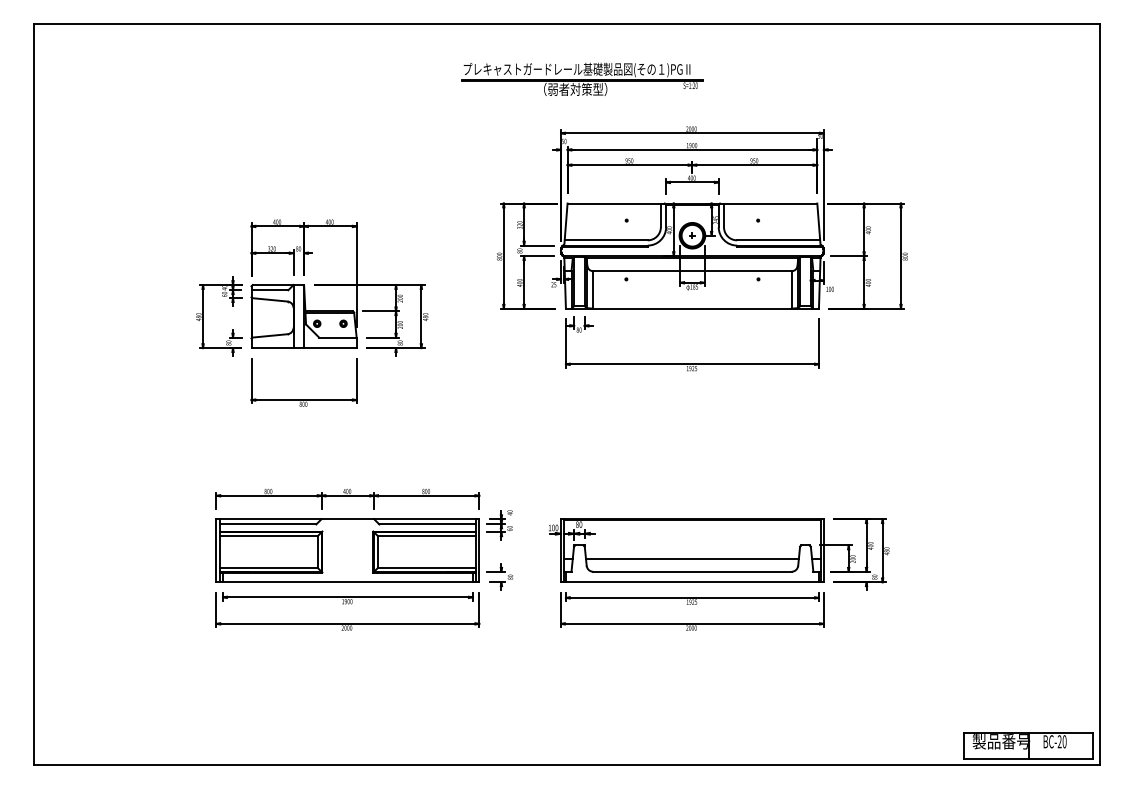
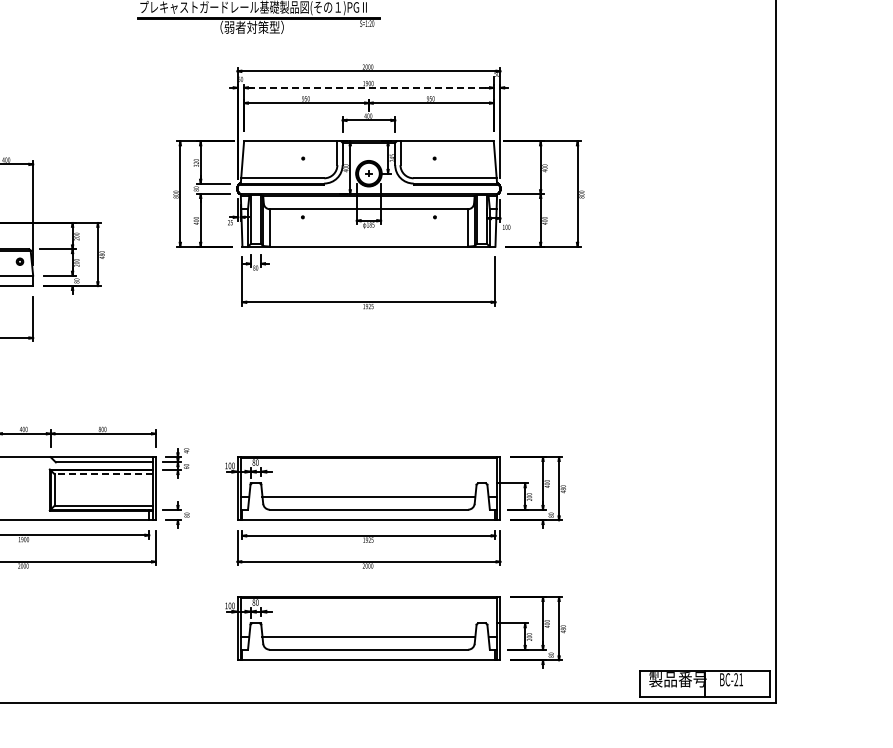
line: (692, 149) -> (369, 87), solid -> dashed
line: (427, 536) -> (104, 474), solid -> dashed
part: (719, 694) -> (396, 632), added
text: (1064, 741) -> (741, 679), BC-20 -> BC-21

